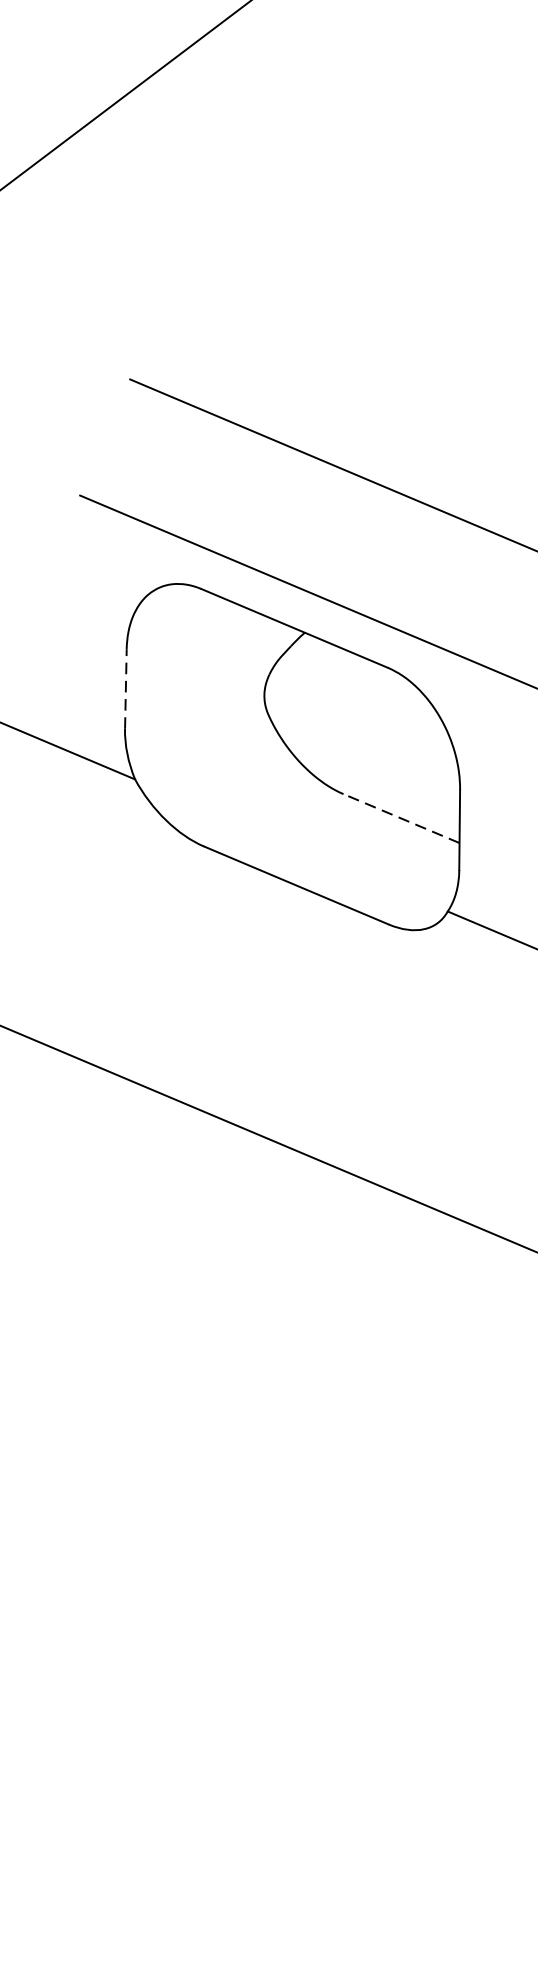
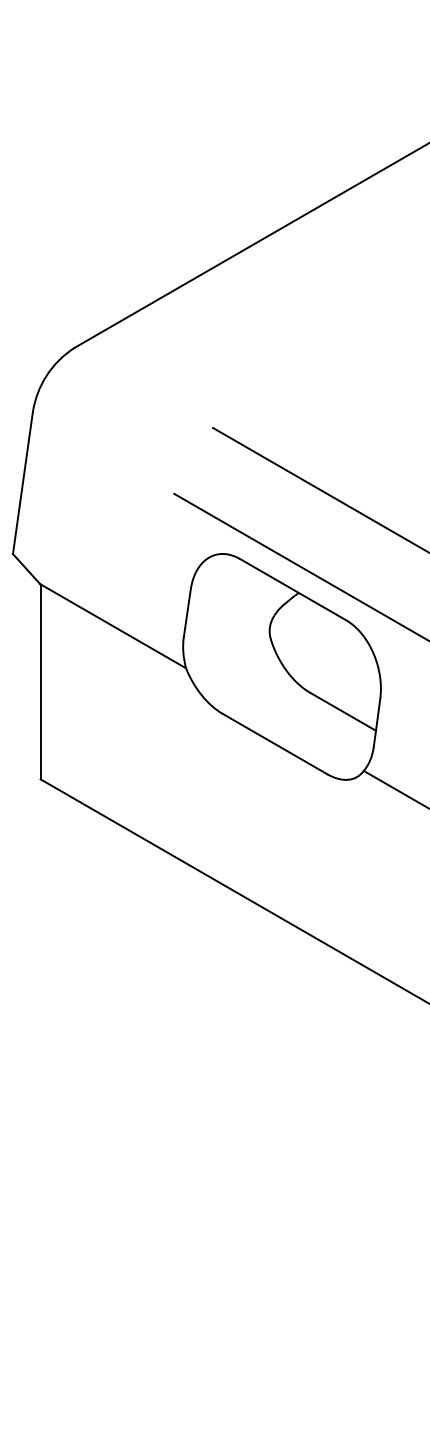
line: (126, 687) -> (187, 612), dashed -> solid
line: (400, 818) -> (342, 711), dashed -> solid

